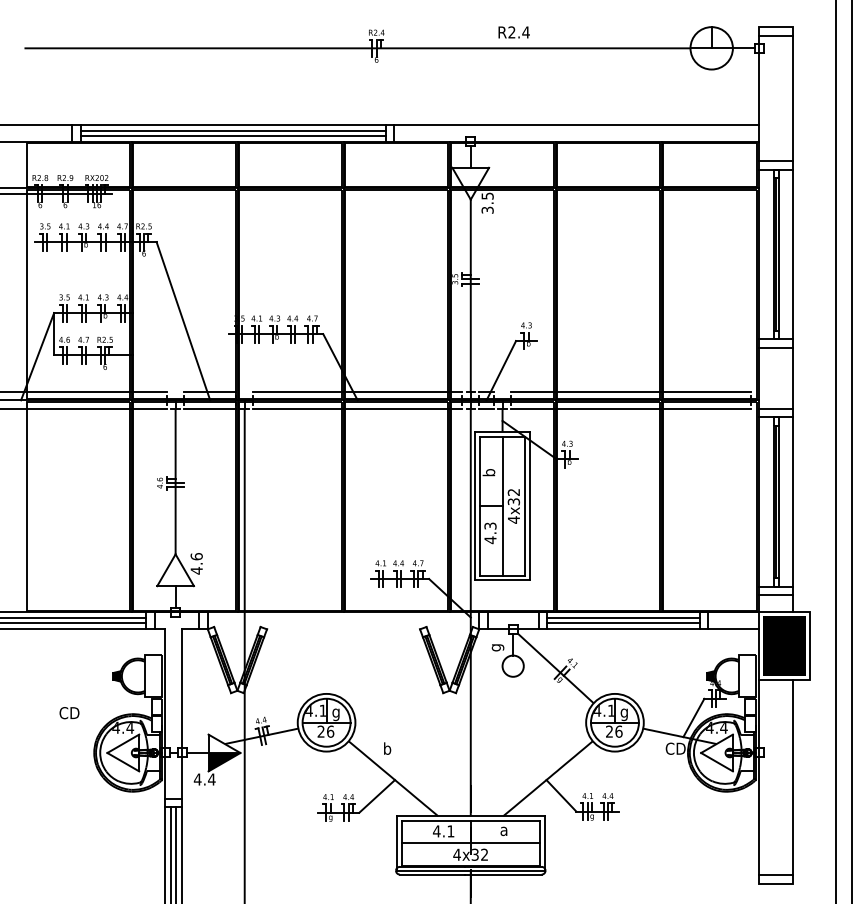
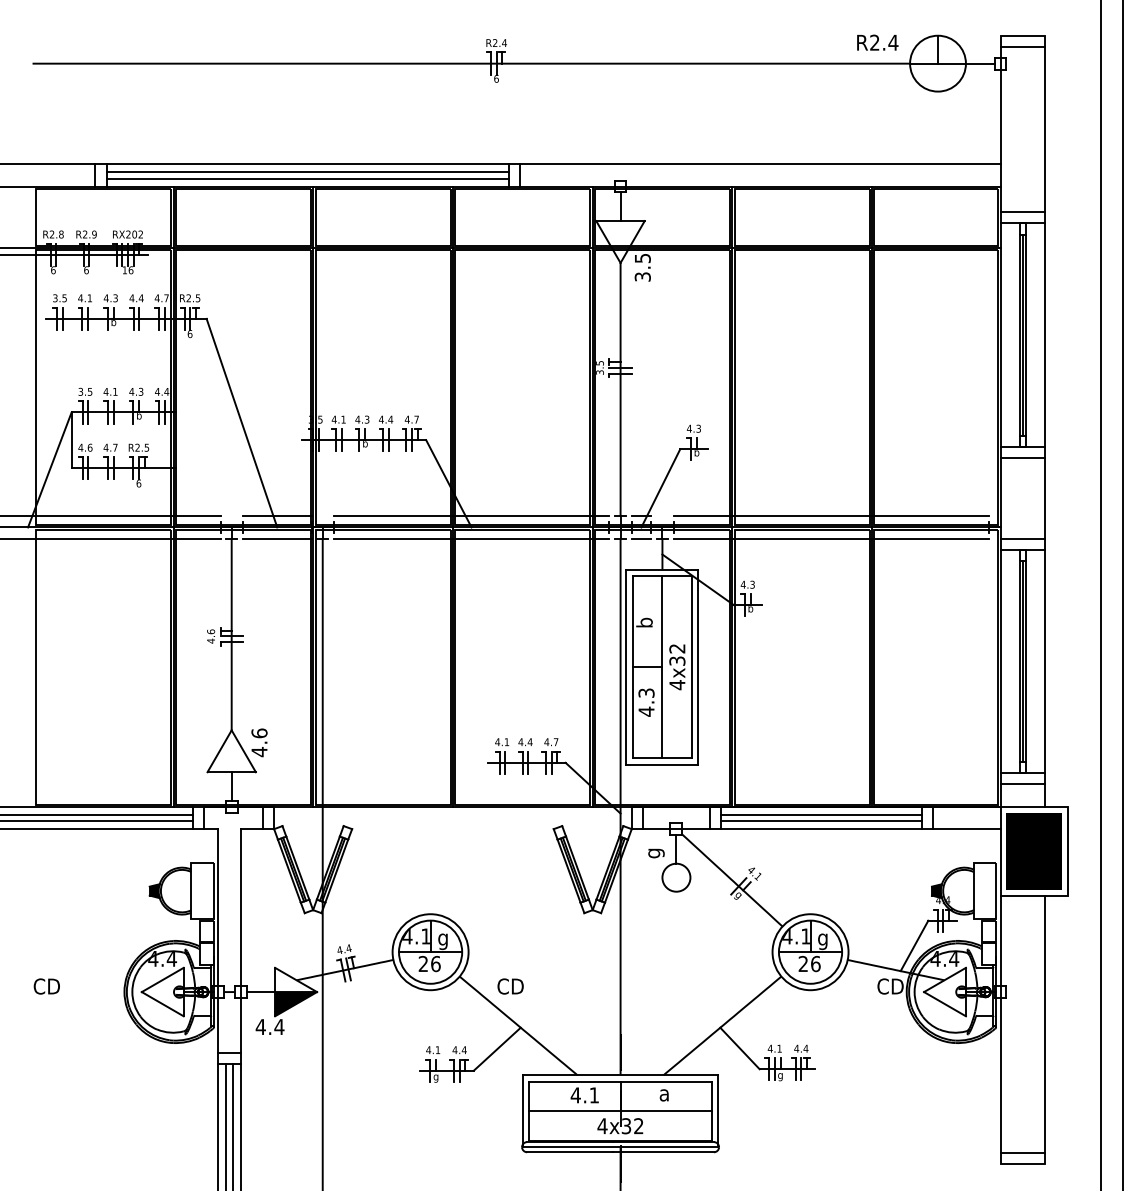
text: (513, 32) -> (877, 42), moved
text: (69, 713) -> (46, 986), moved
text: (387, 748) -> (510, 986), b -> CD

